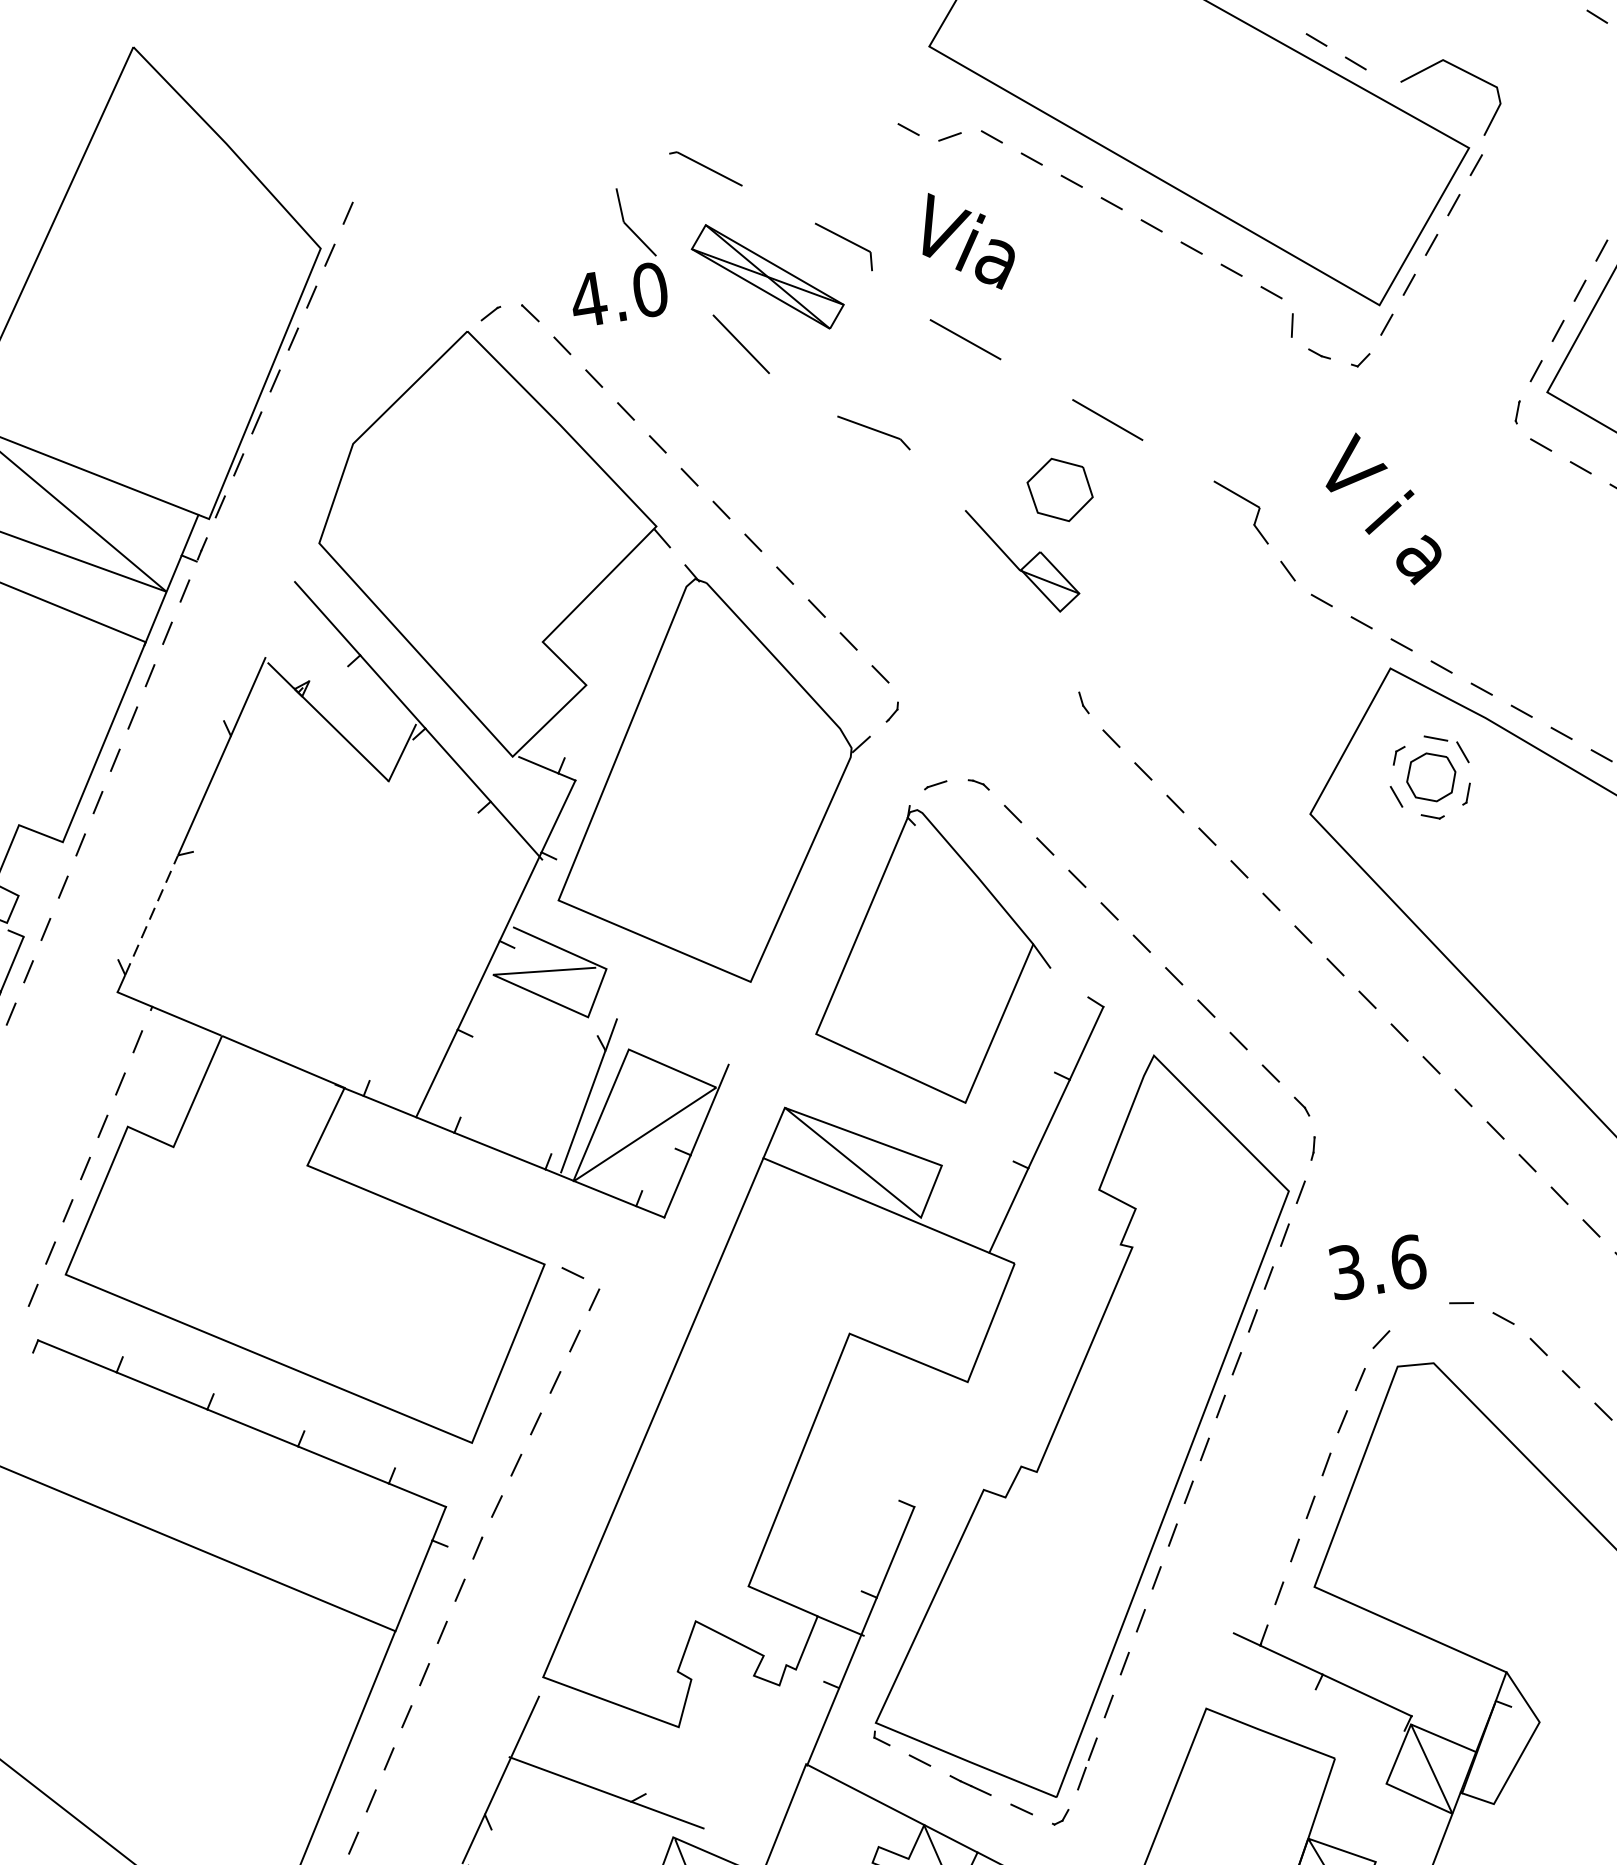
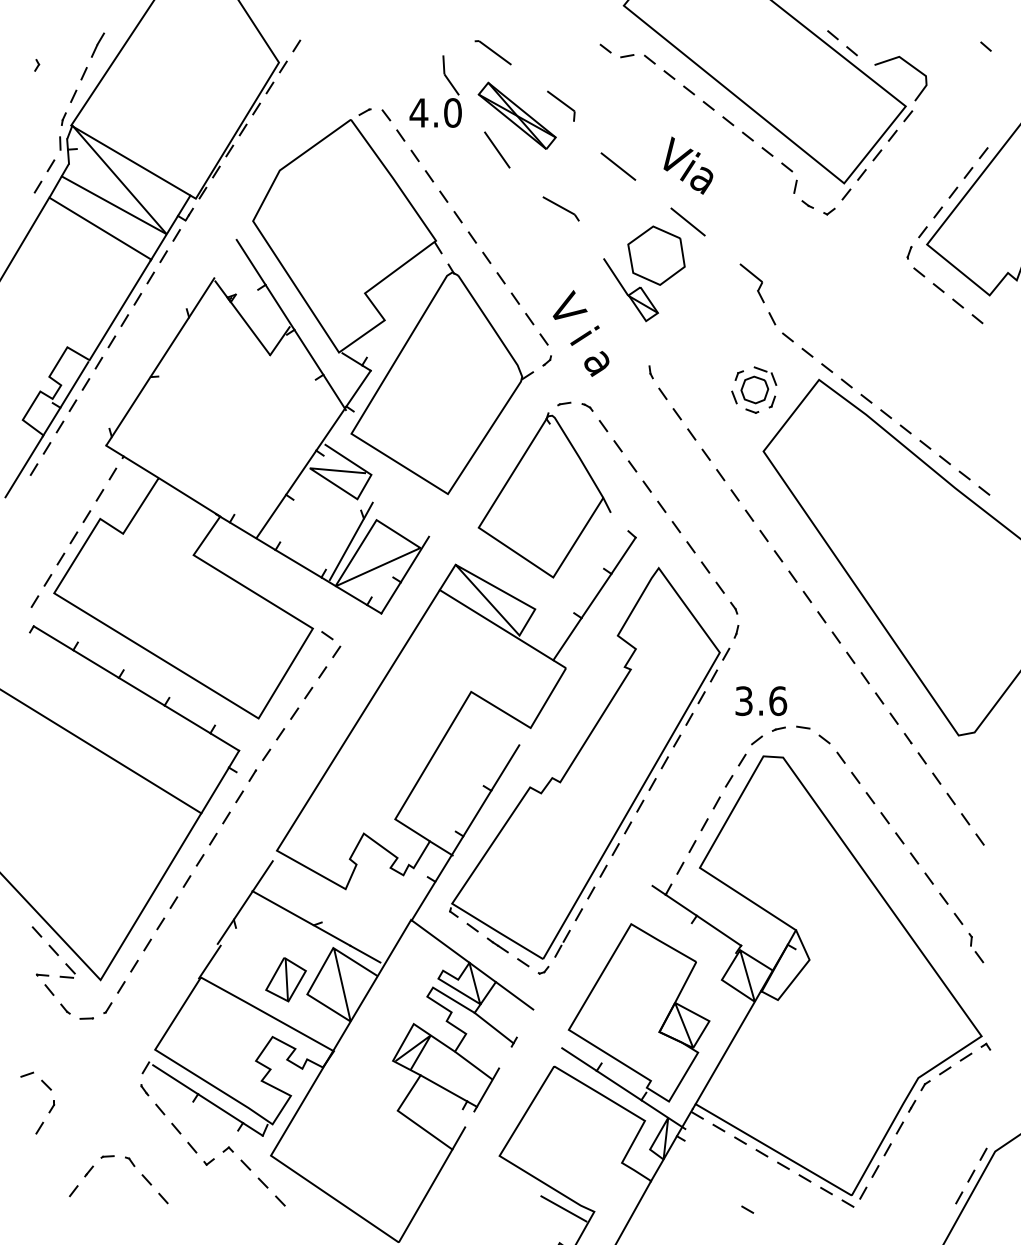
text: (966, 240) -> (688, 165), moved
part: (1060, 489) -> (656, 255), size x1.67
text: (1380, 509) -> (580, 333), moved
part: (1430, 776) -> (754, 389), moved
line: (42, 890) -> (74, 384), added
line: (152, 915) -> (131, 407), dashed -> solid
line: (1416, 1311) -> (778, 728), added
line: (933, 1460) -> (505, 767), added
line: (733, 1838) -> (365, 953), added

